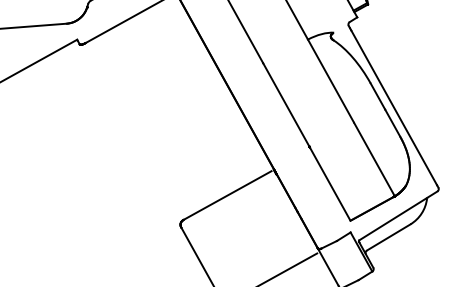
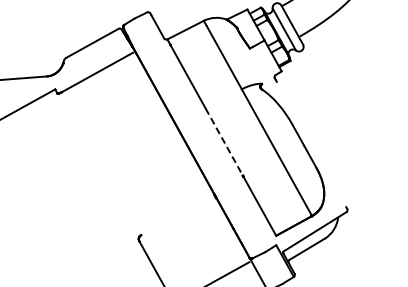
line: (286, 105) -> (224, 142), solid -> dashed
line: (394, 107) -> (311, 144), removed
line: (227, 195) -> (176, 215), removed

